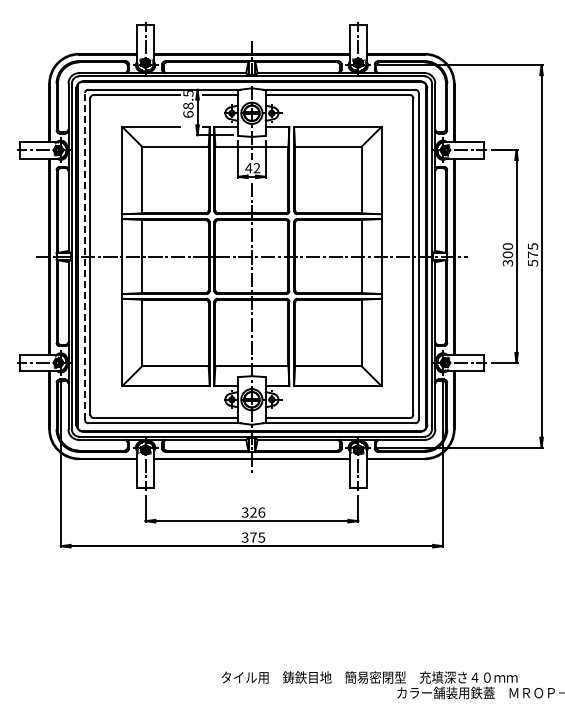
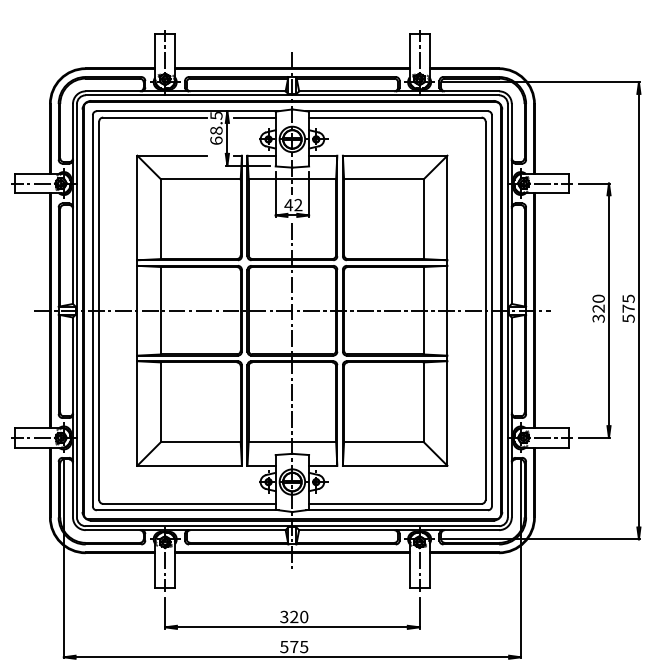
text: (508, 254) -> (599, 308), 300 -> 320
line: (85, 256) -> (93, 310), dashed -> solid
text: (261, 512) -> (303, 616), 326 -> 320
text: (245, 536) -> (284, 645), 375 -> 575

